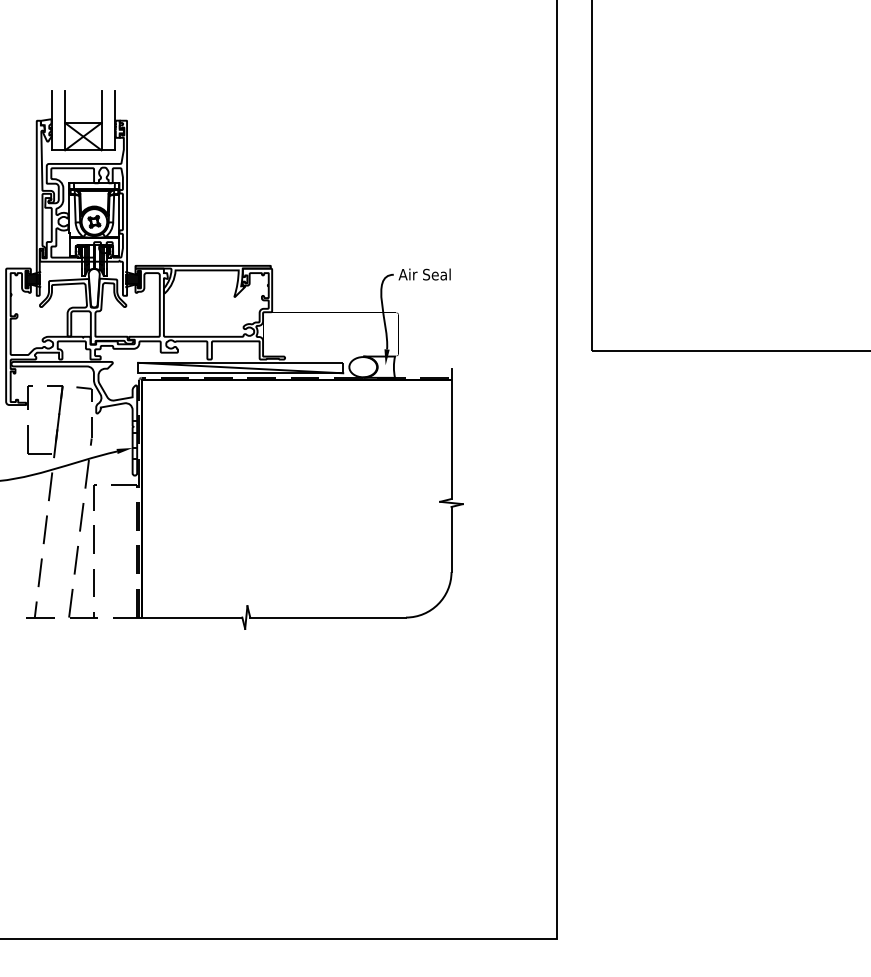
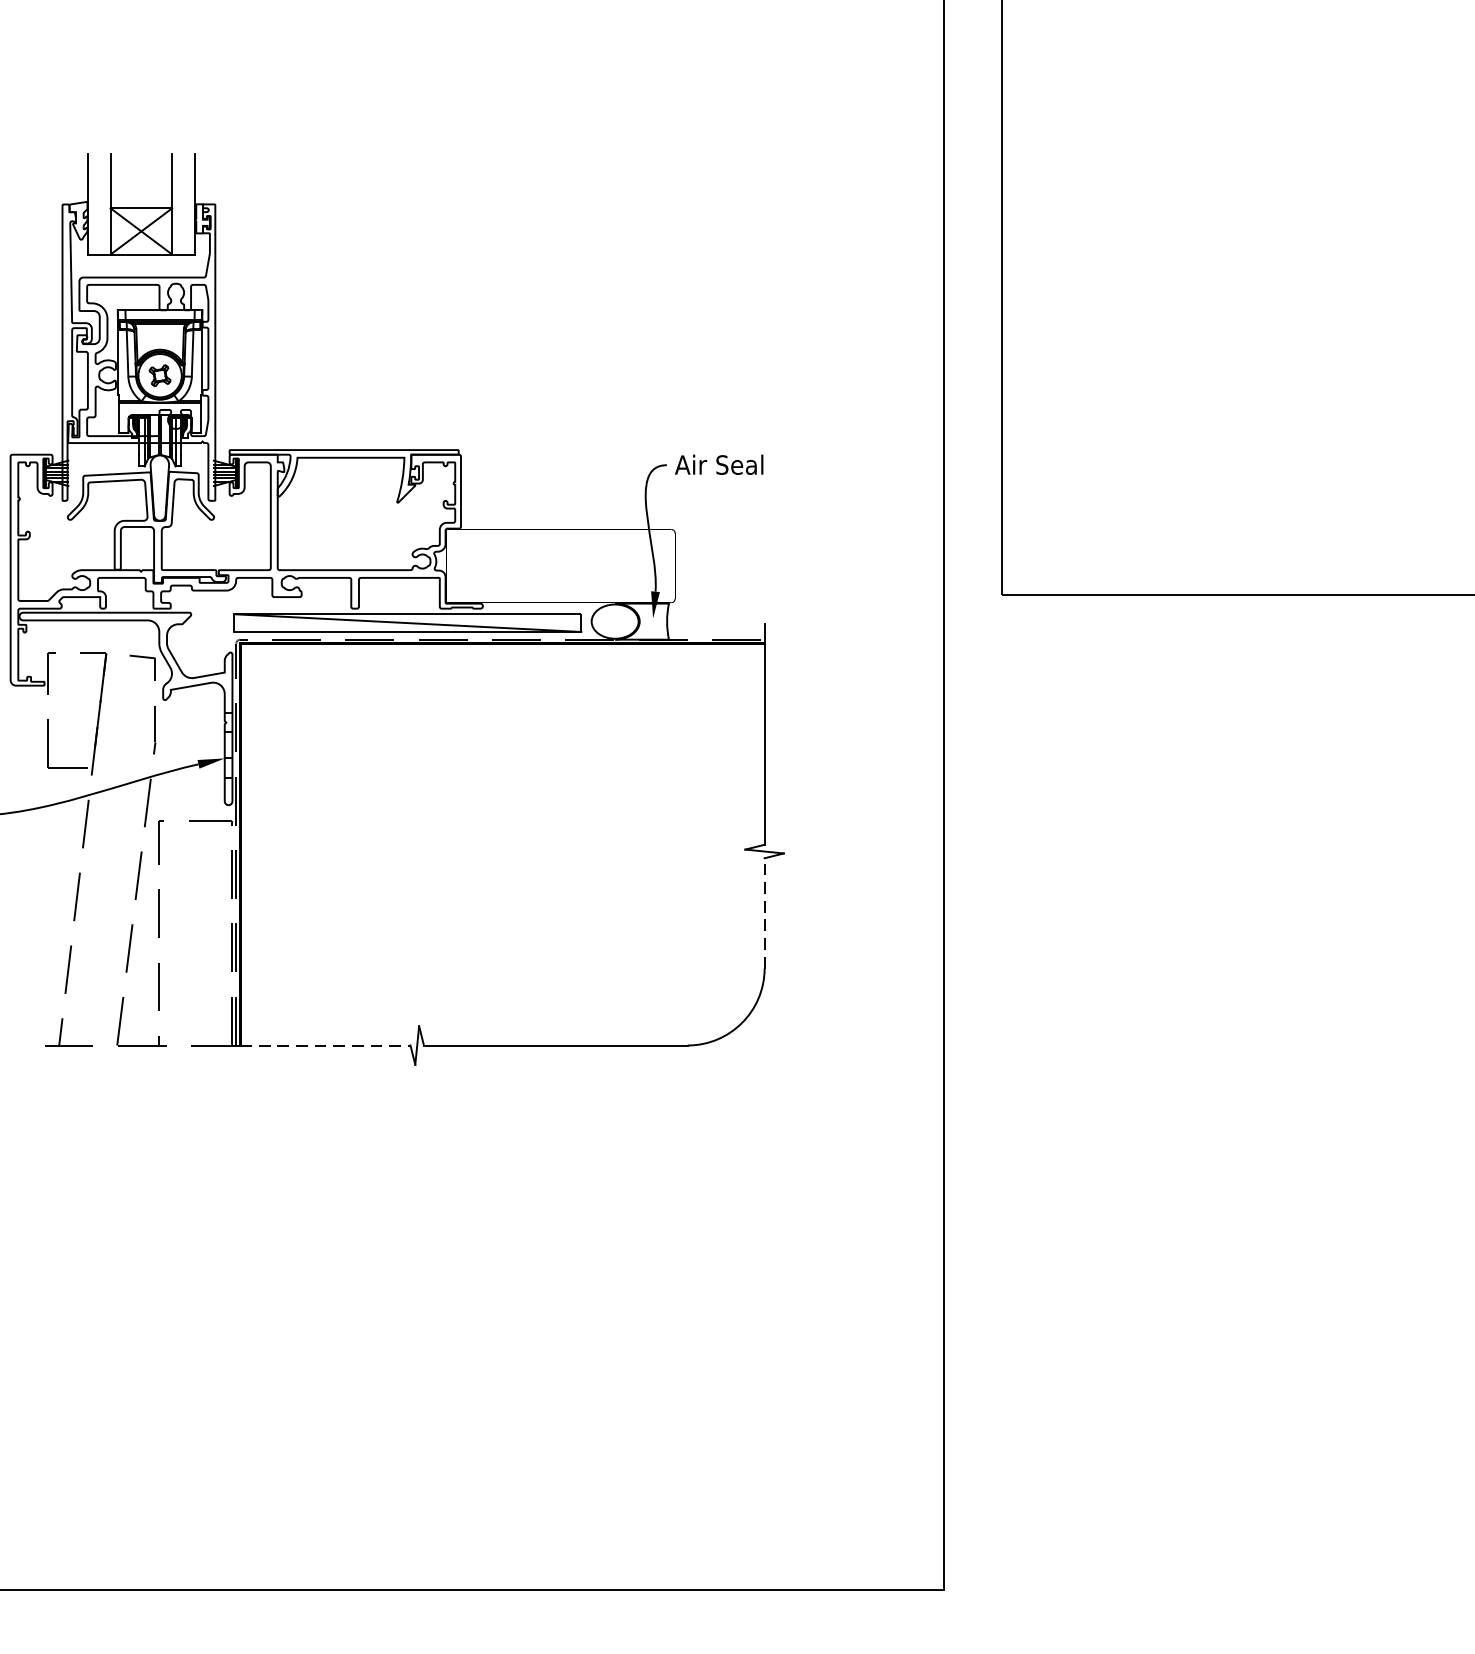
line: (451, 539) -> (764, 913), solid -> dashed
line: (192, 617) -> (326, 1045), solid -> dashed

